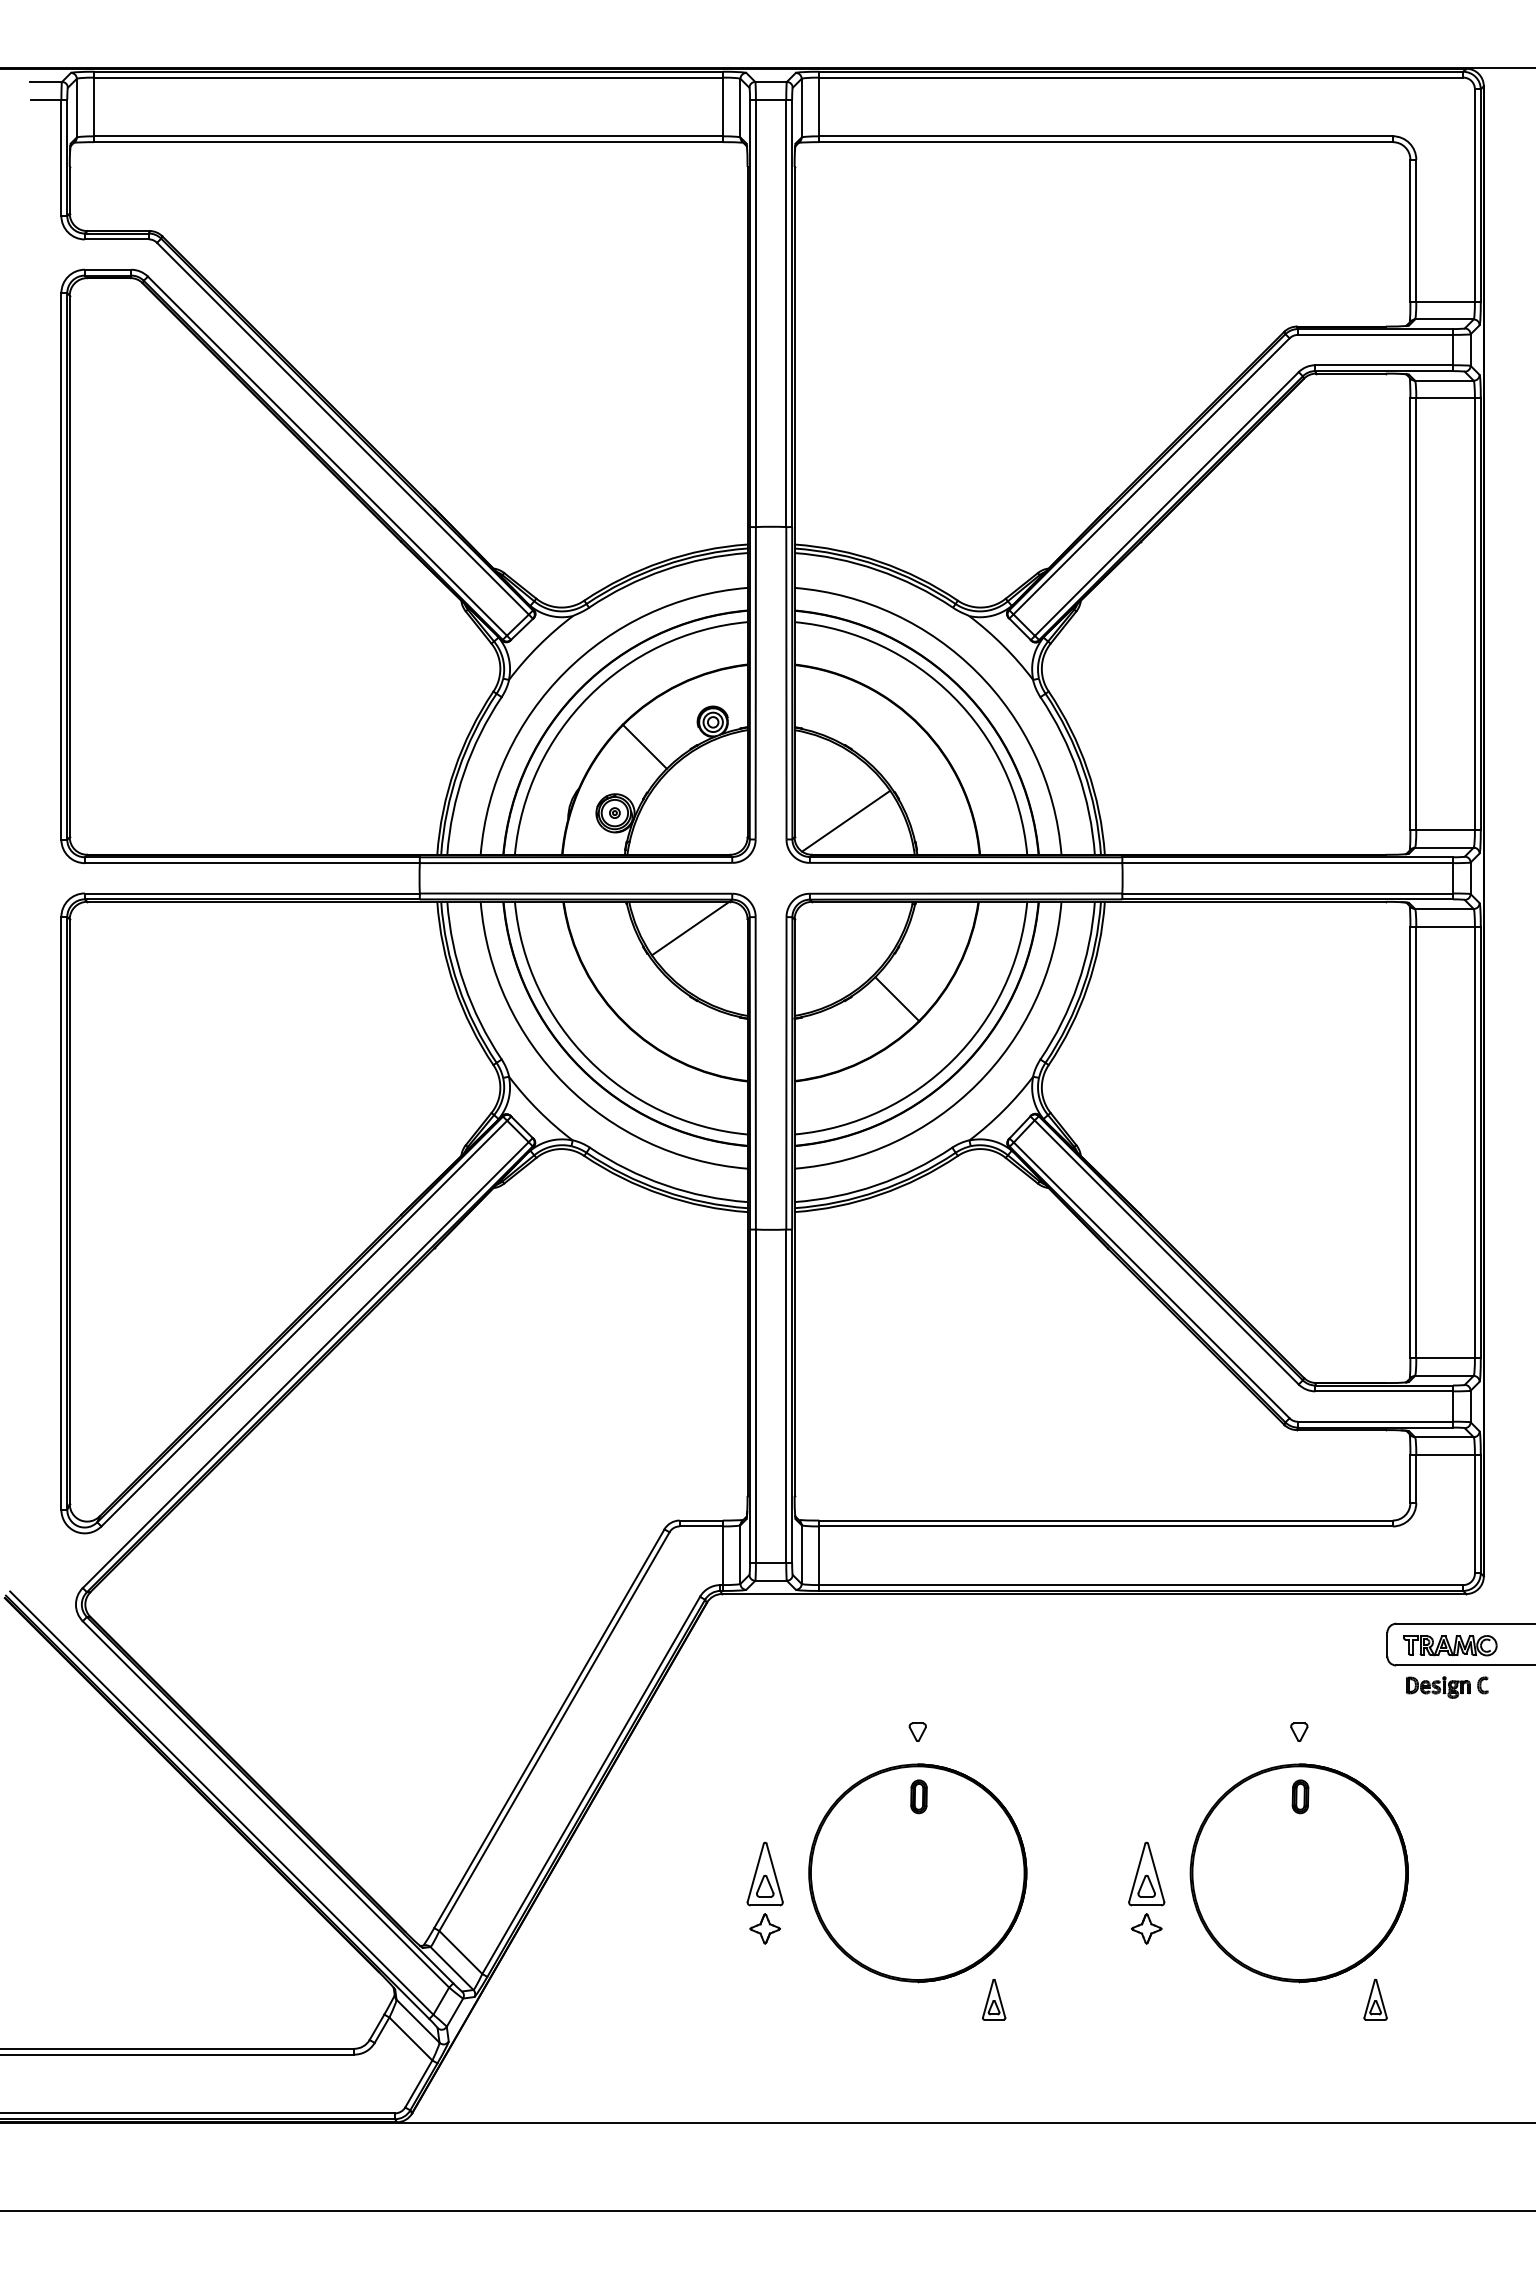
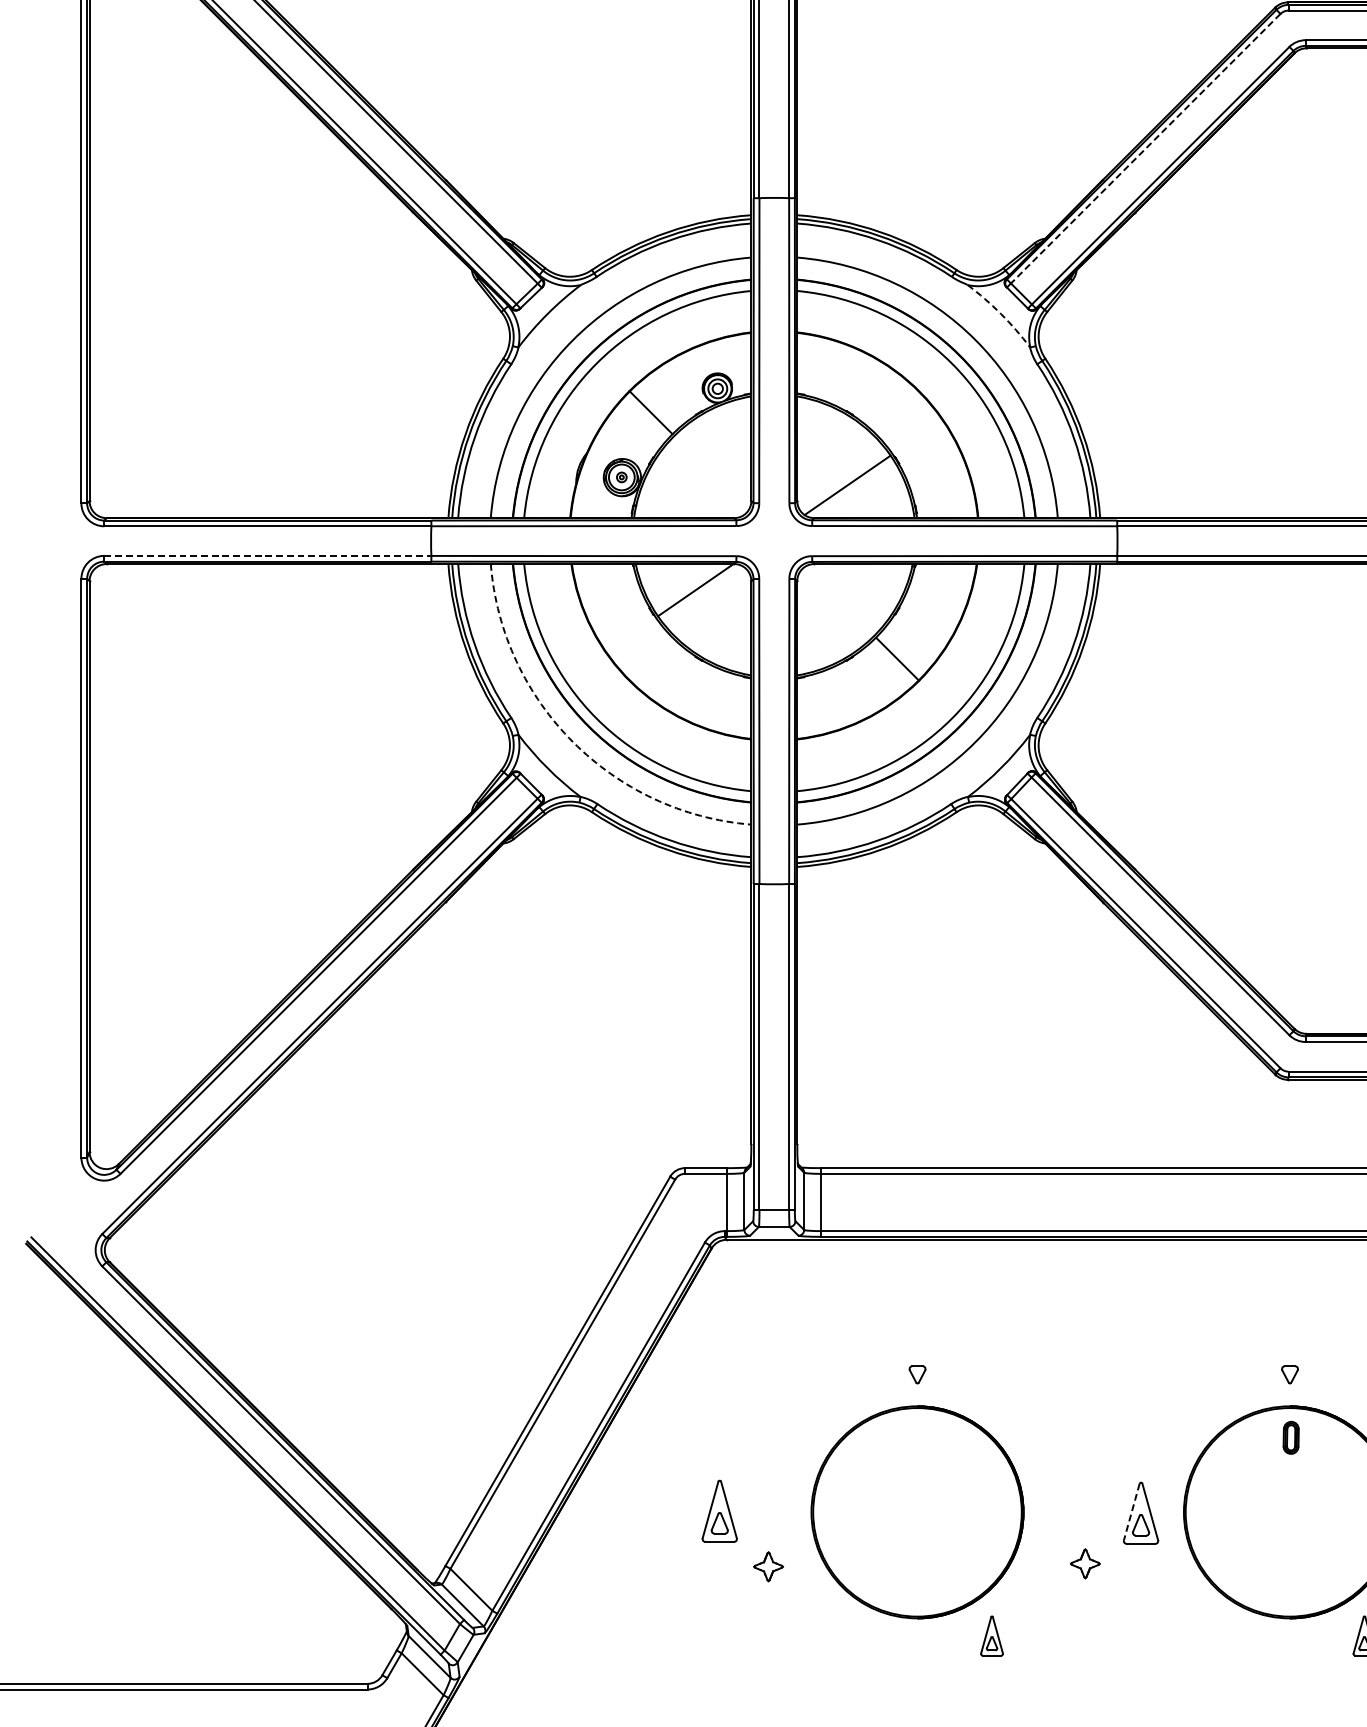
line: (1151, 476) -> (1145, 148), solid -> dashed
arc: (1003, 645) -> (1001, 313), solid -> dashed
line: (252, 893) -> (268, 555), solid -> dashed
arc: (565, 1084) -> (573, 742), solid -> dashed
part: (918, 1796) -> (918, 1437), removed
part: (764, 1873) -> (719, 1510), moved
line: (1137, 1873) -> (1132, 1512), solid -> dashed
part: (1146, 1928) -> (1085, 1563), moved

